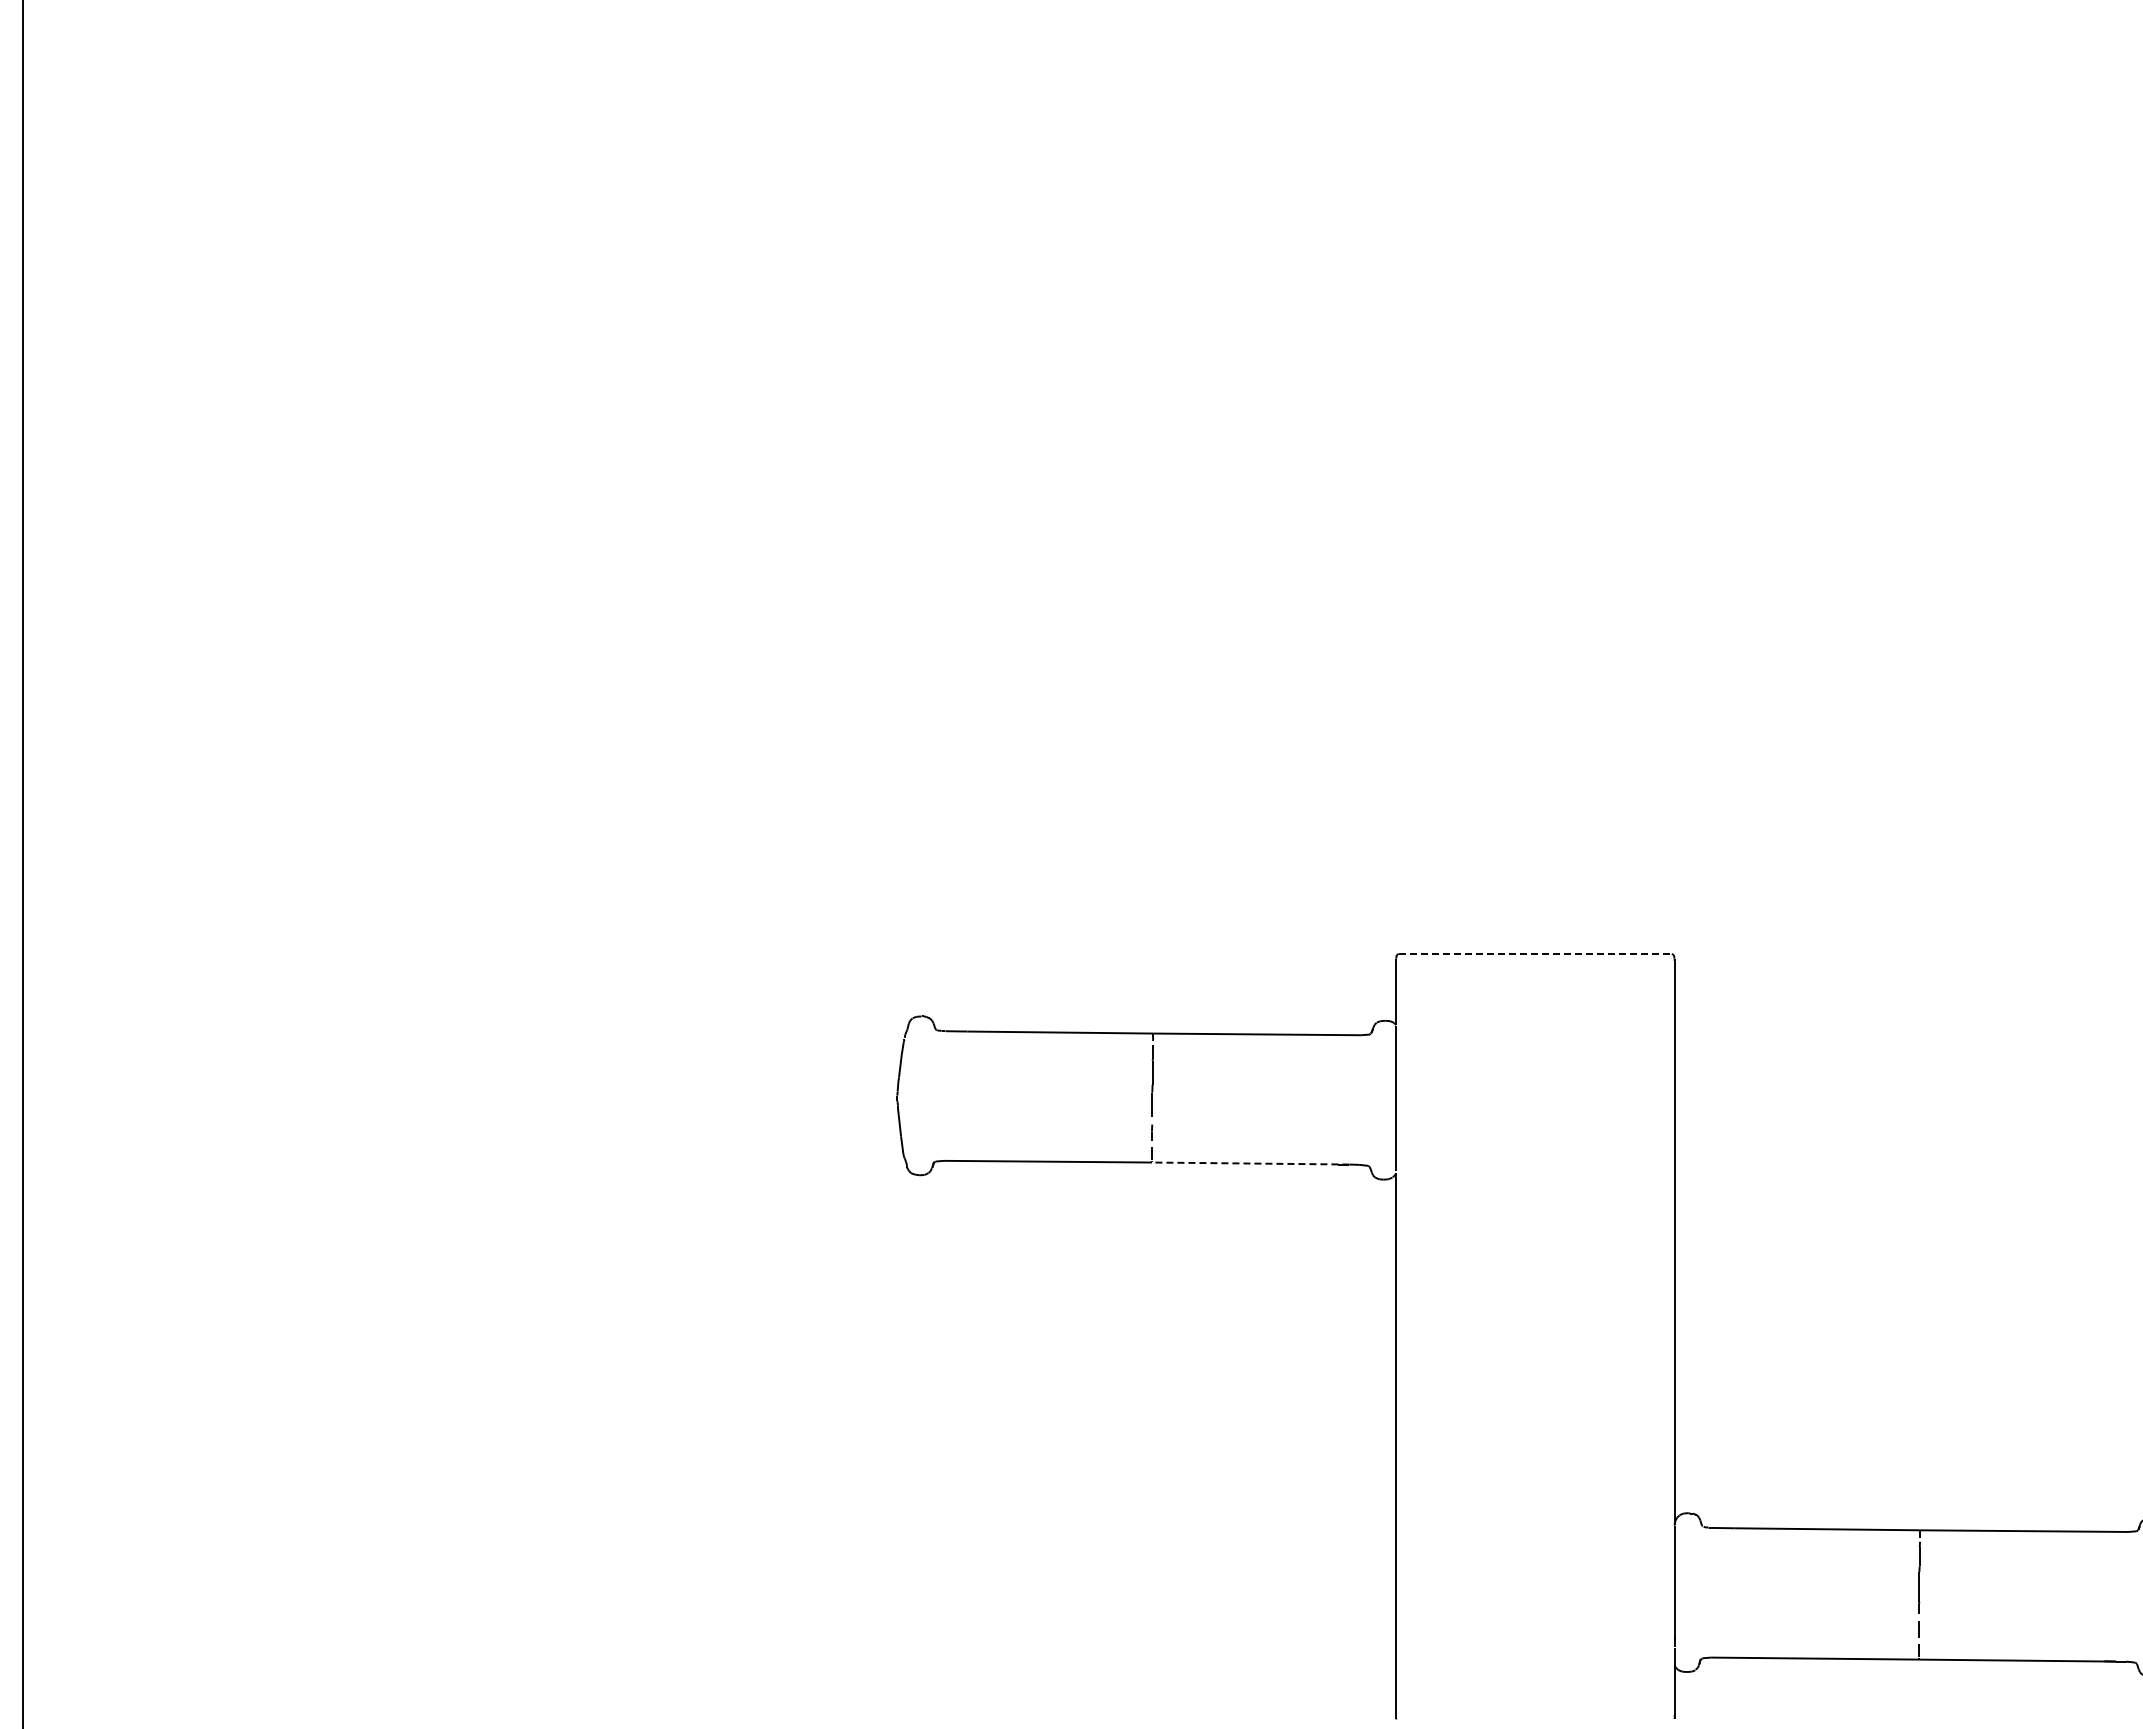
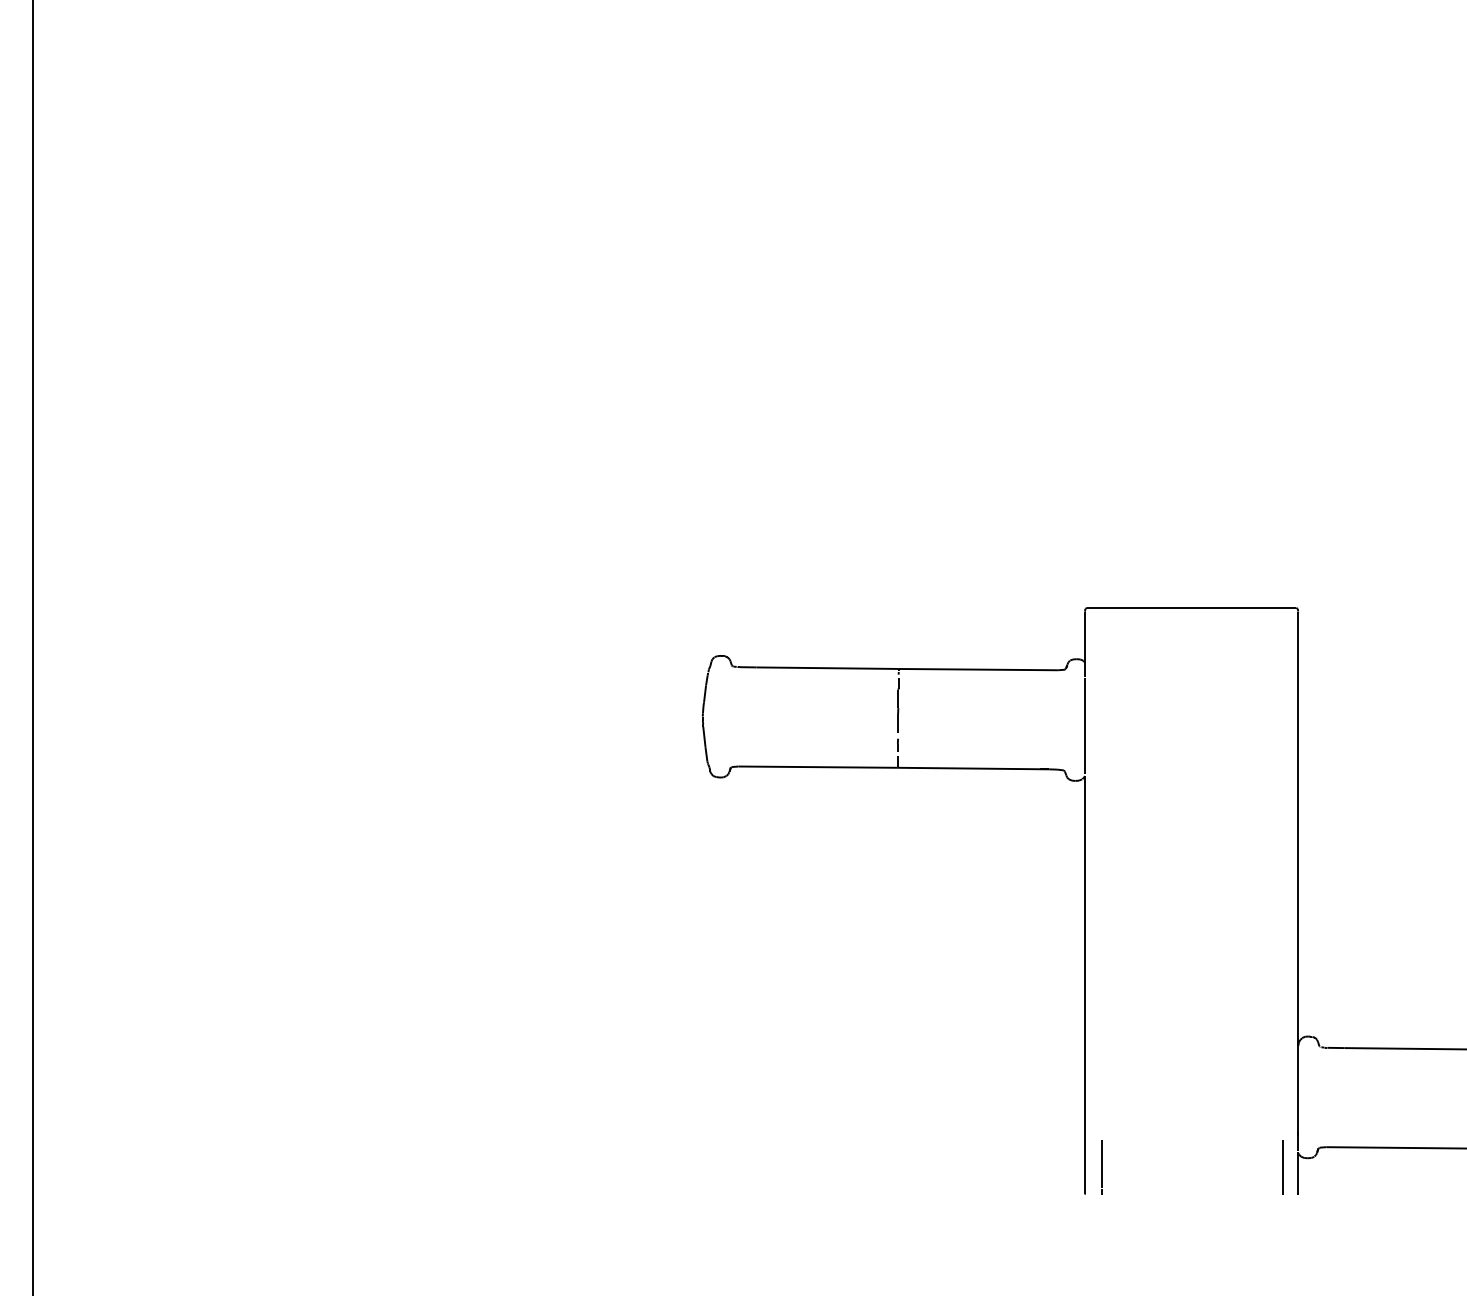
line: (1535, 953) -> (1191, 607), dashed -> solid
line: (1250, 1163) -> (973, 768), dashed -> solid
line: (1417, 1683) -> (1101, 1167), added
line: (1654, 1683) -> (1282, 1167), added

